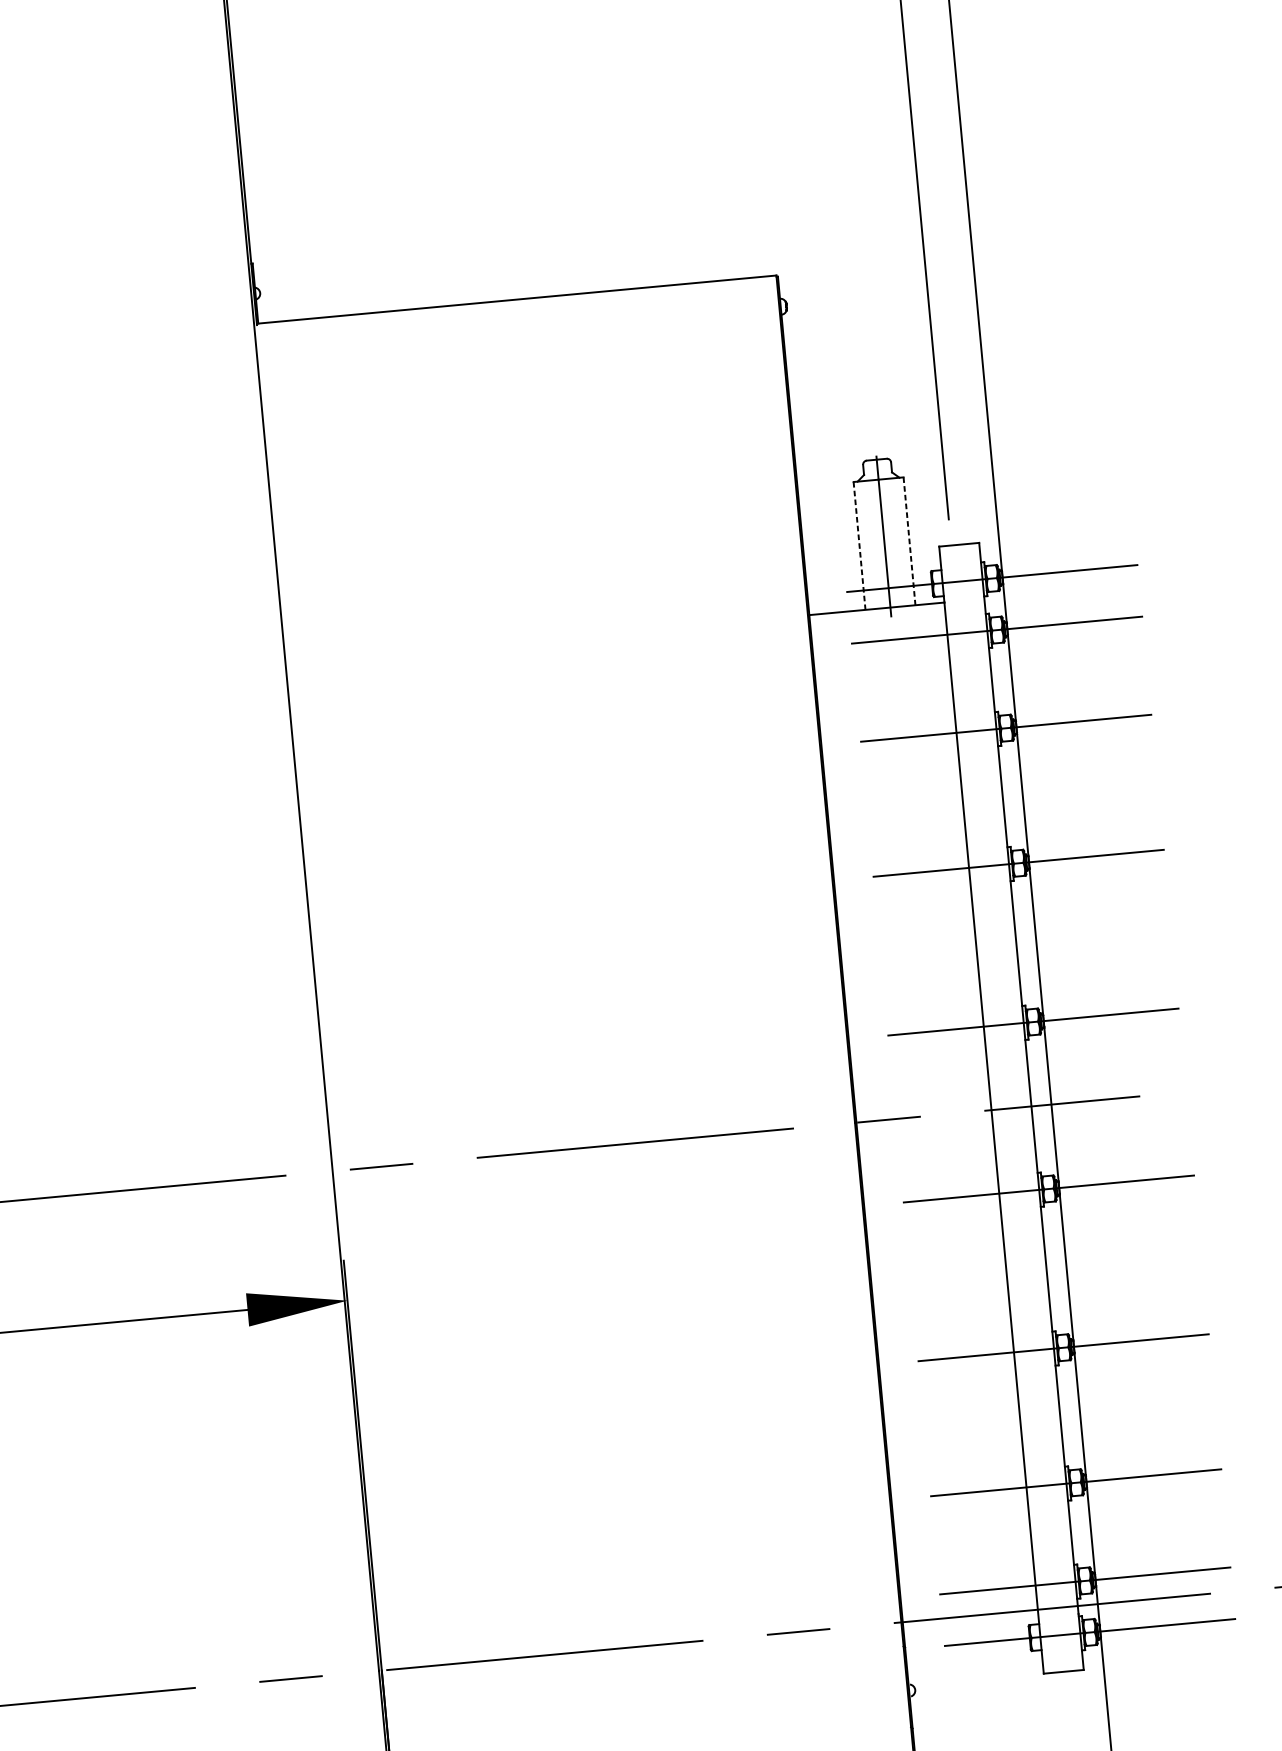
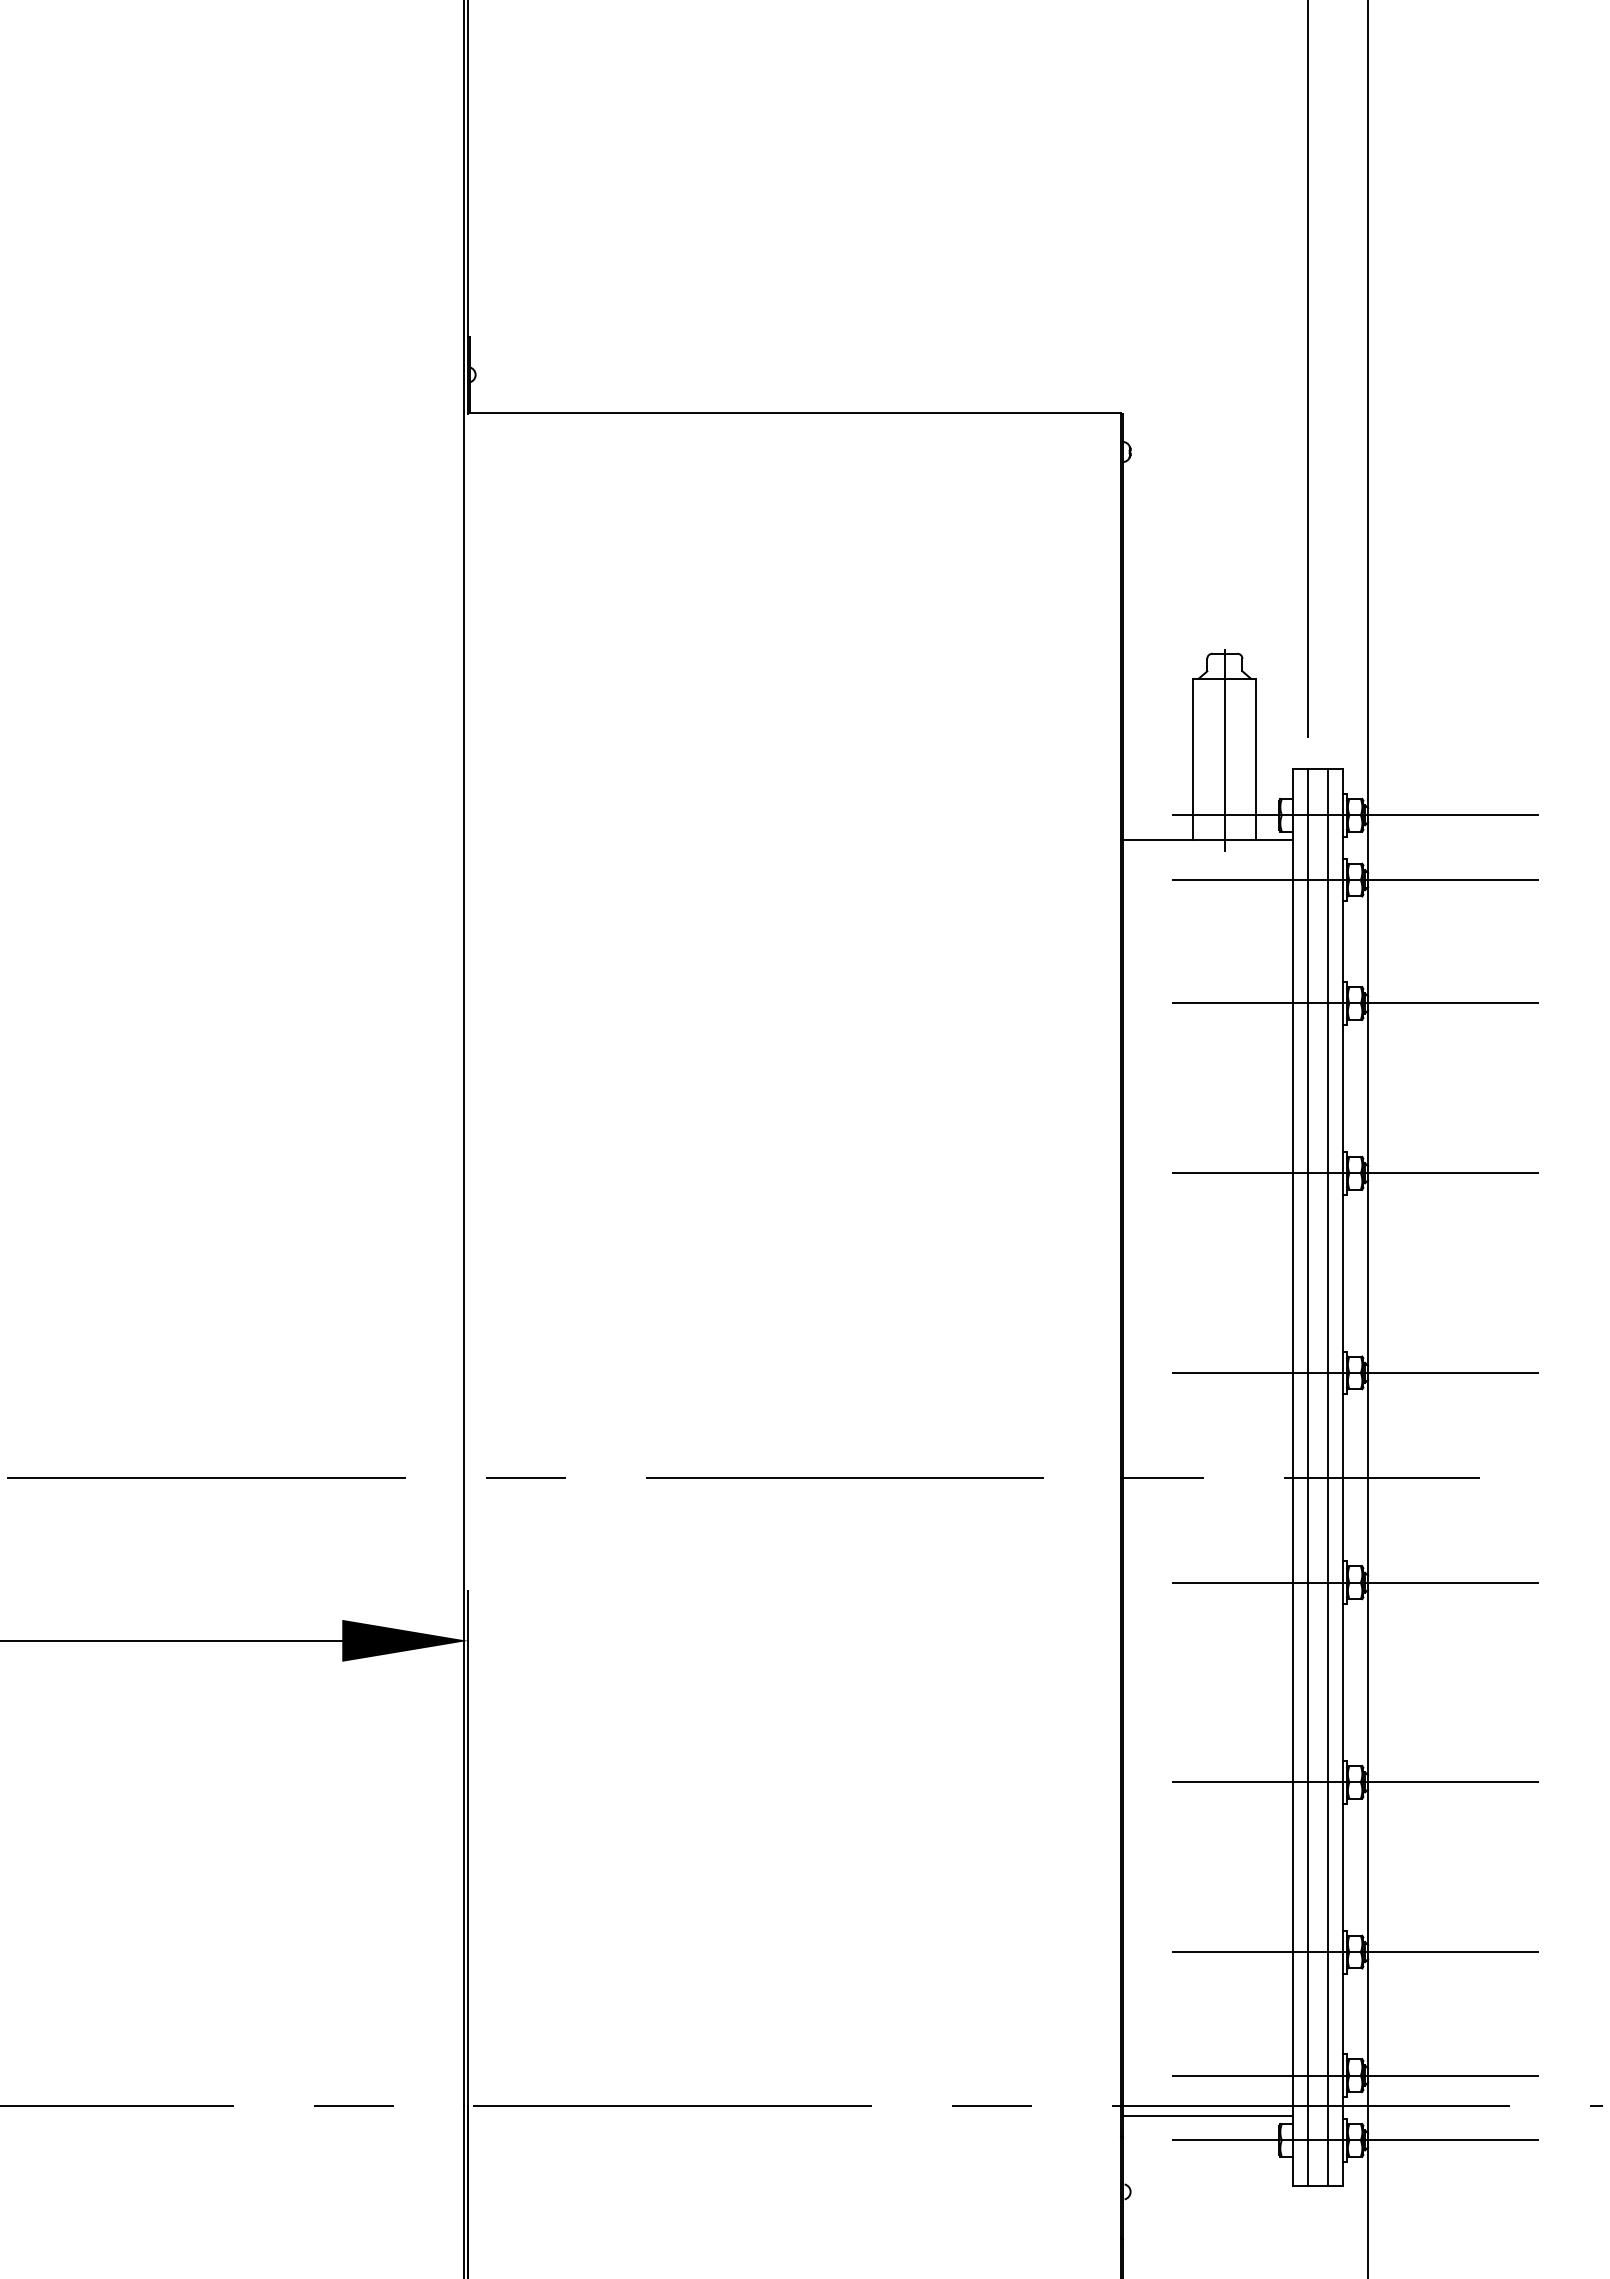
line: (909, 541) -> (1256, 759), dashed -> solid
line: (859, 546) -> (1193, 759), dashed -> solid
line: (1019, 1107) -> (1327, 1477), added
line: (1003, 1108) -> (1307, 1477), added
line: (970, 1623) -> (1207, 2115), added

